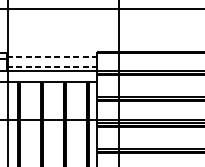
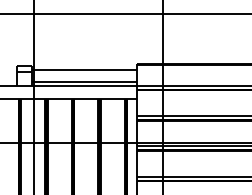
line: (52, 57) -> (85, 70), dashed -> solid
line: (52, 66) -> (85, 81), dashed -> solid

